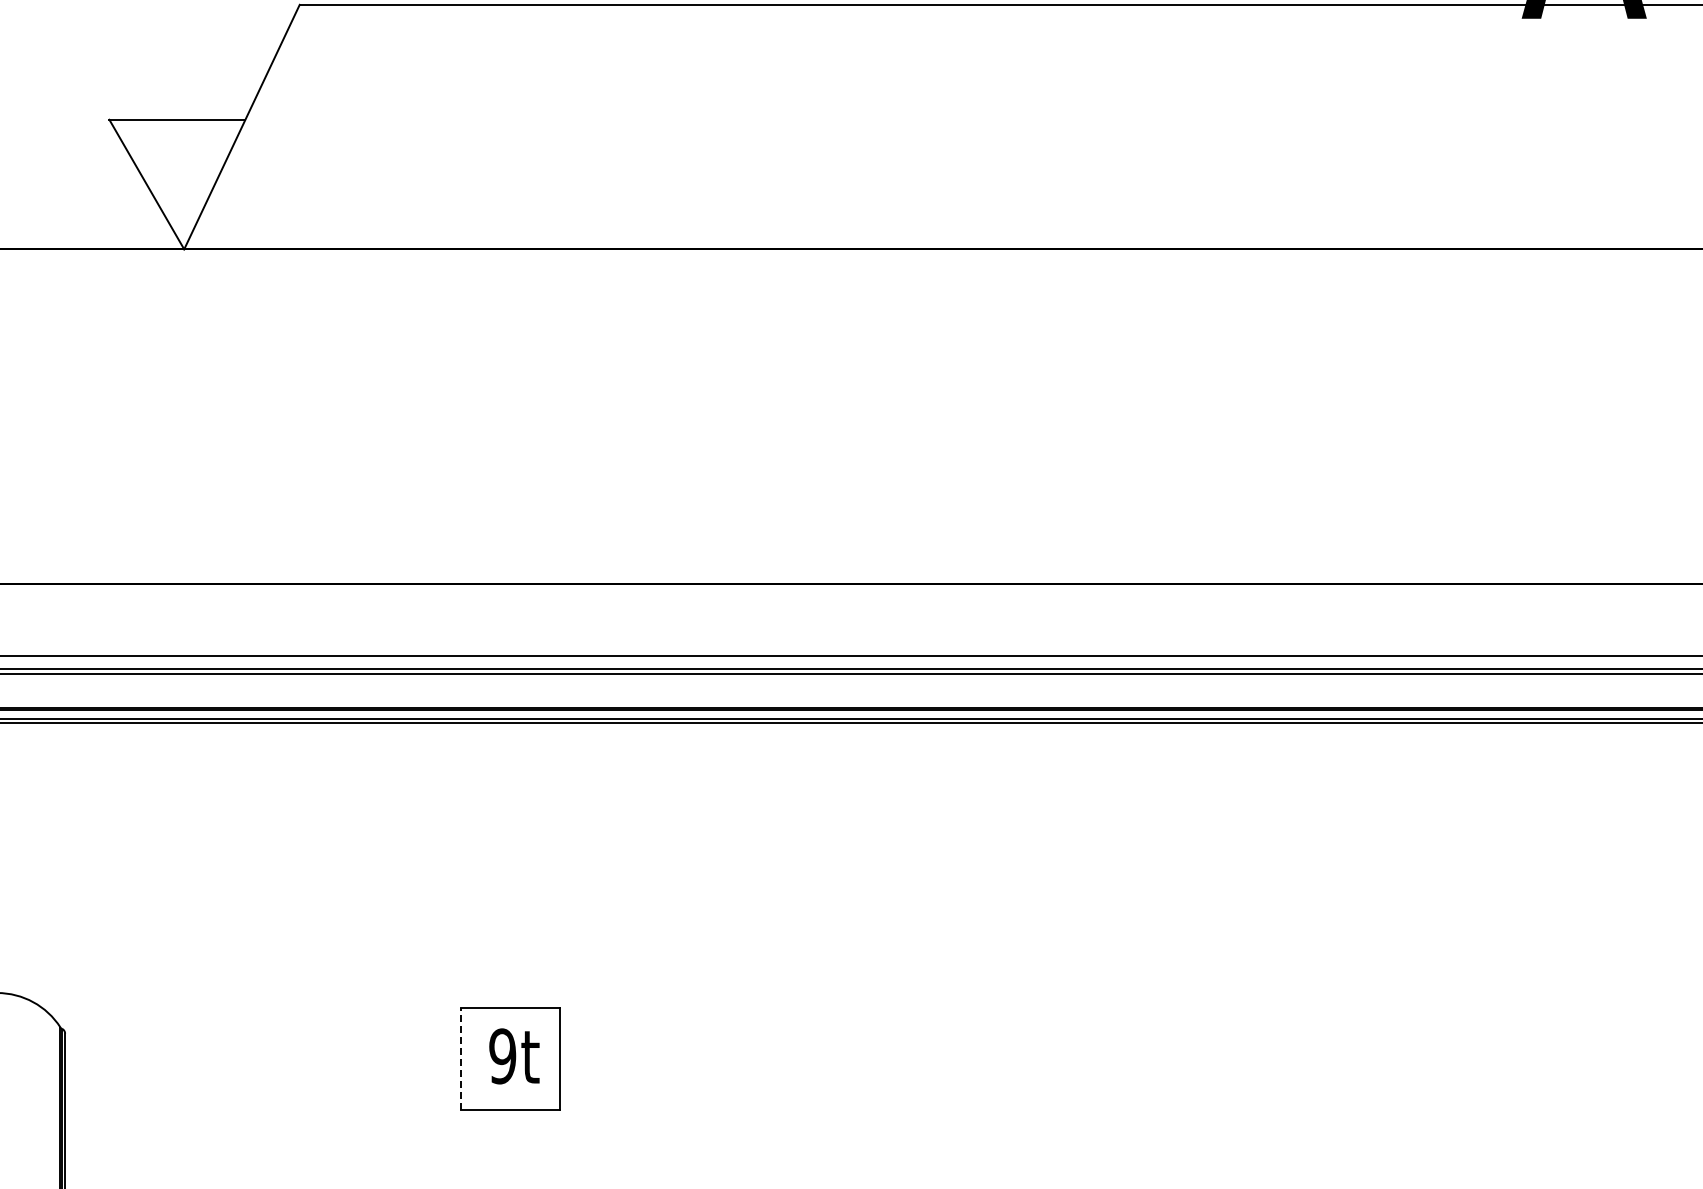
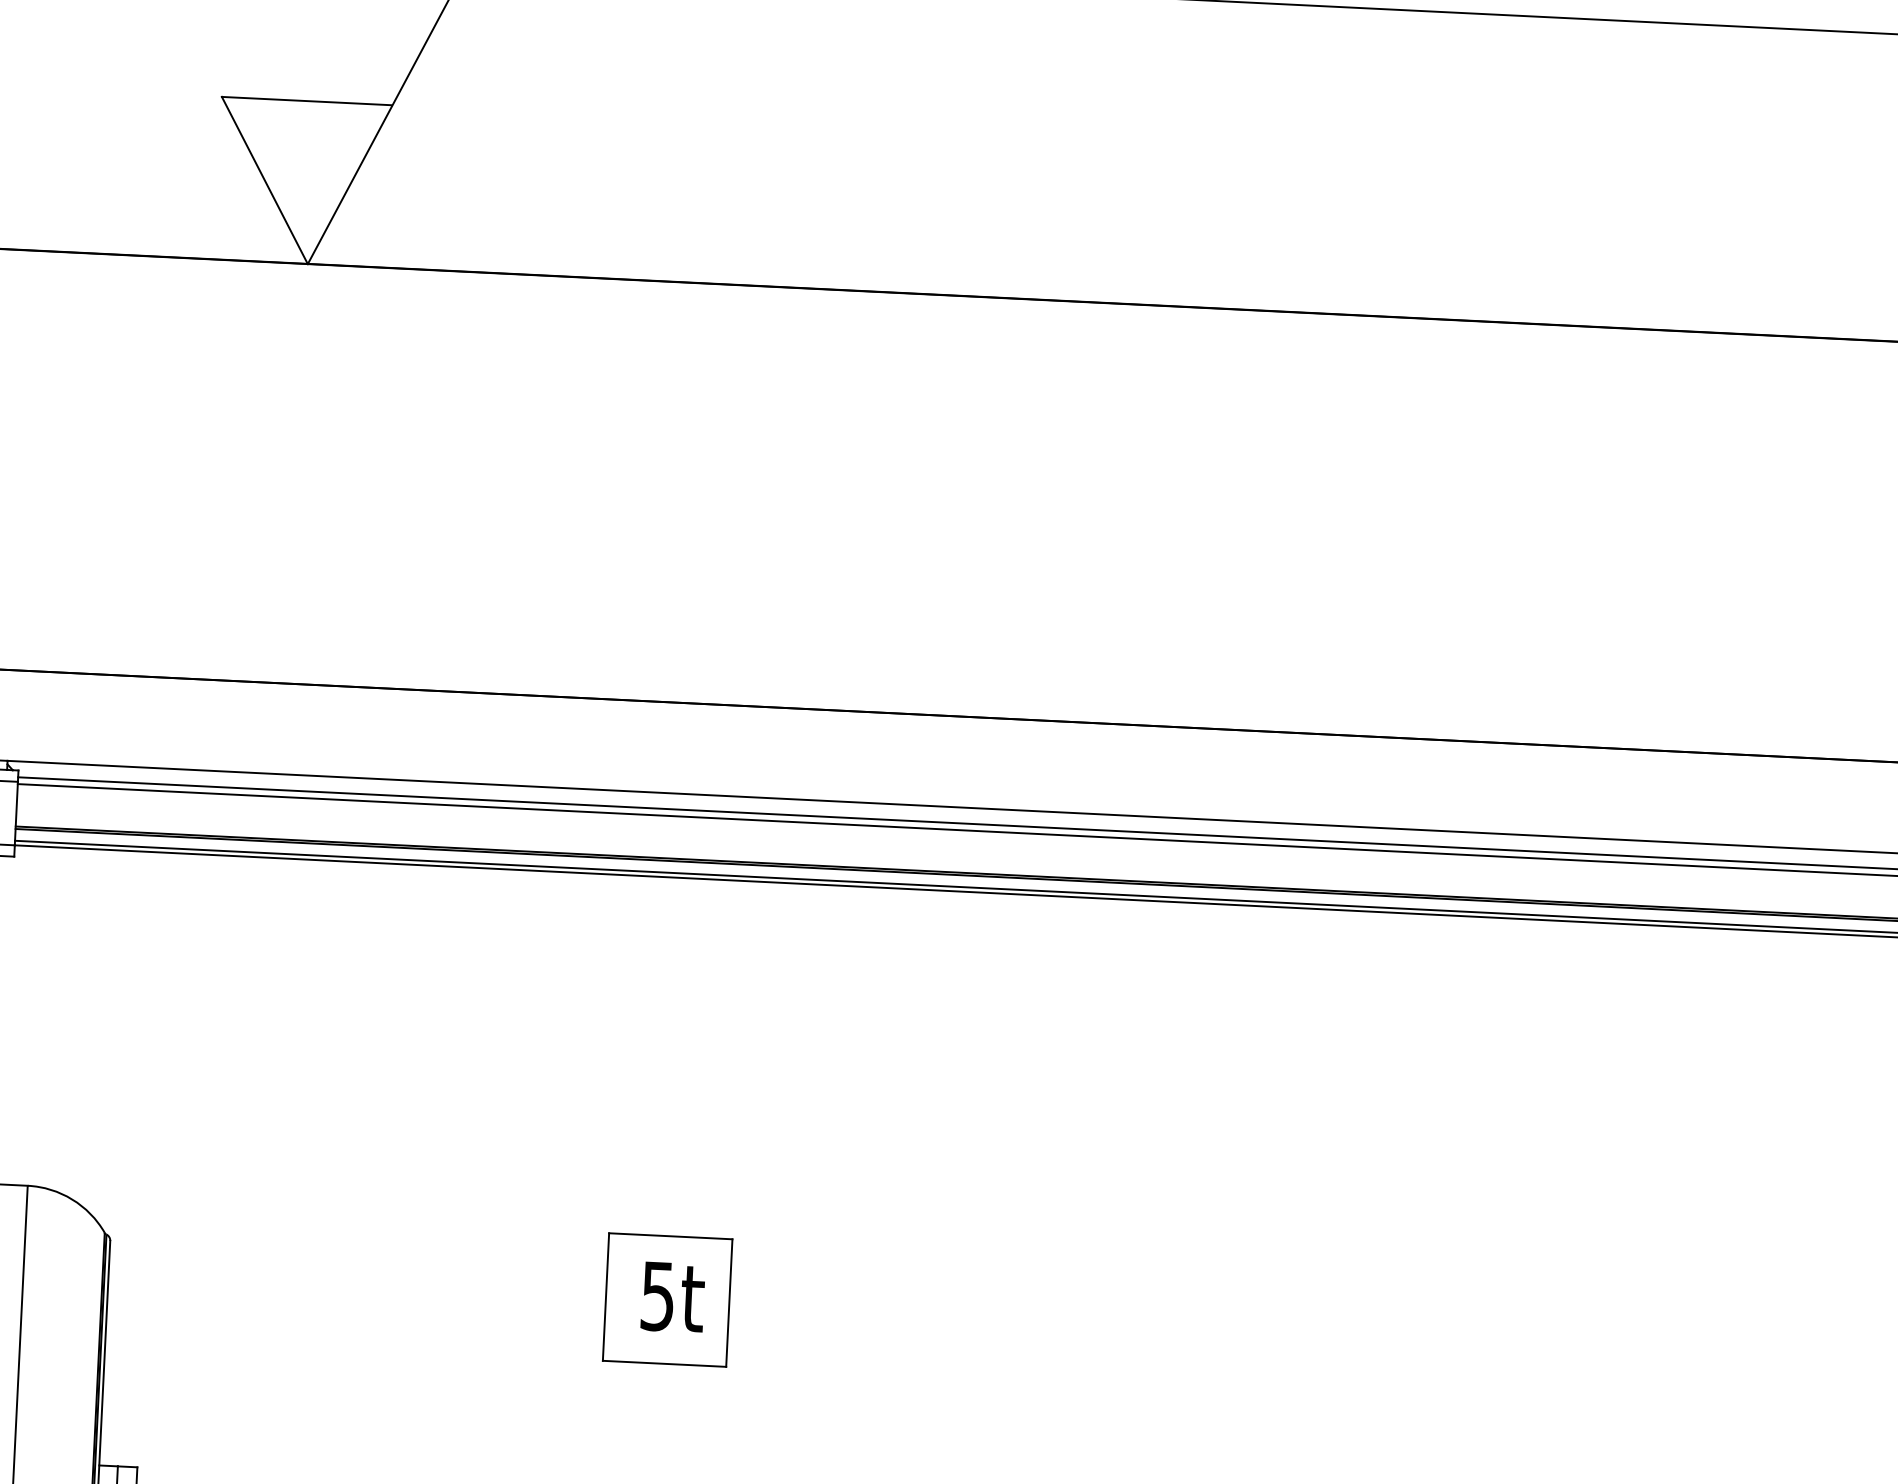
text: (502, 1056) -> (657, 1296), 9t -> 5t
line: (461, 1059) -> (606, 1297), dashed -> solid

